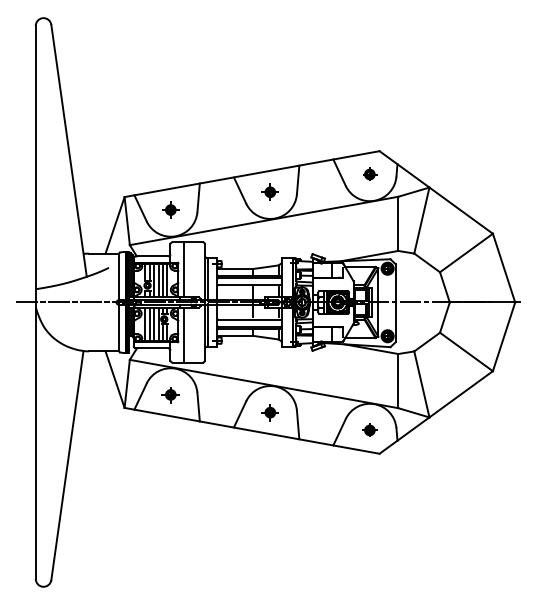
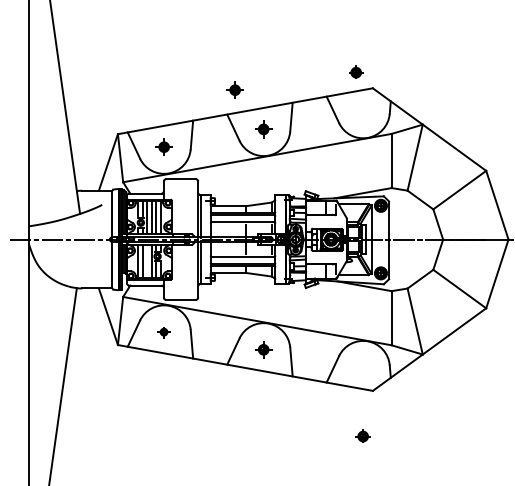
part: (241, 152) -> (234, 89), added
part: (370, 173) -> (356, 71), moved
line: (183, 269) -> (176, 206), removed
line: (154, 323) -> (147, 260), removed
line: (183, 335) -> (176, 272), removed
part: (170, 395) -> (163, 332), size x0.7
part: (369, 429) -> (362, 435), moved

